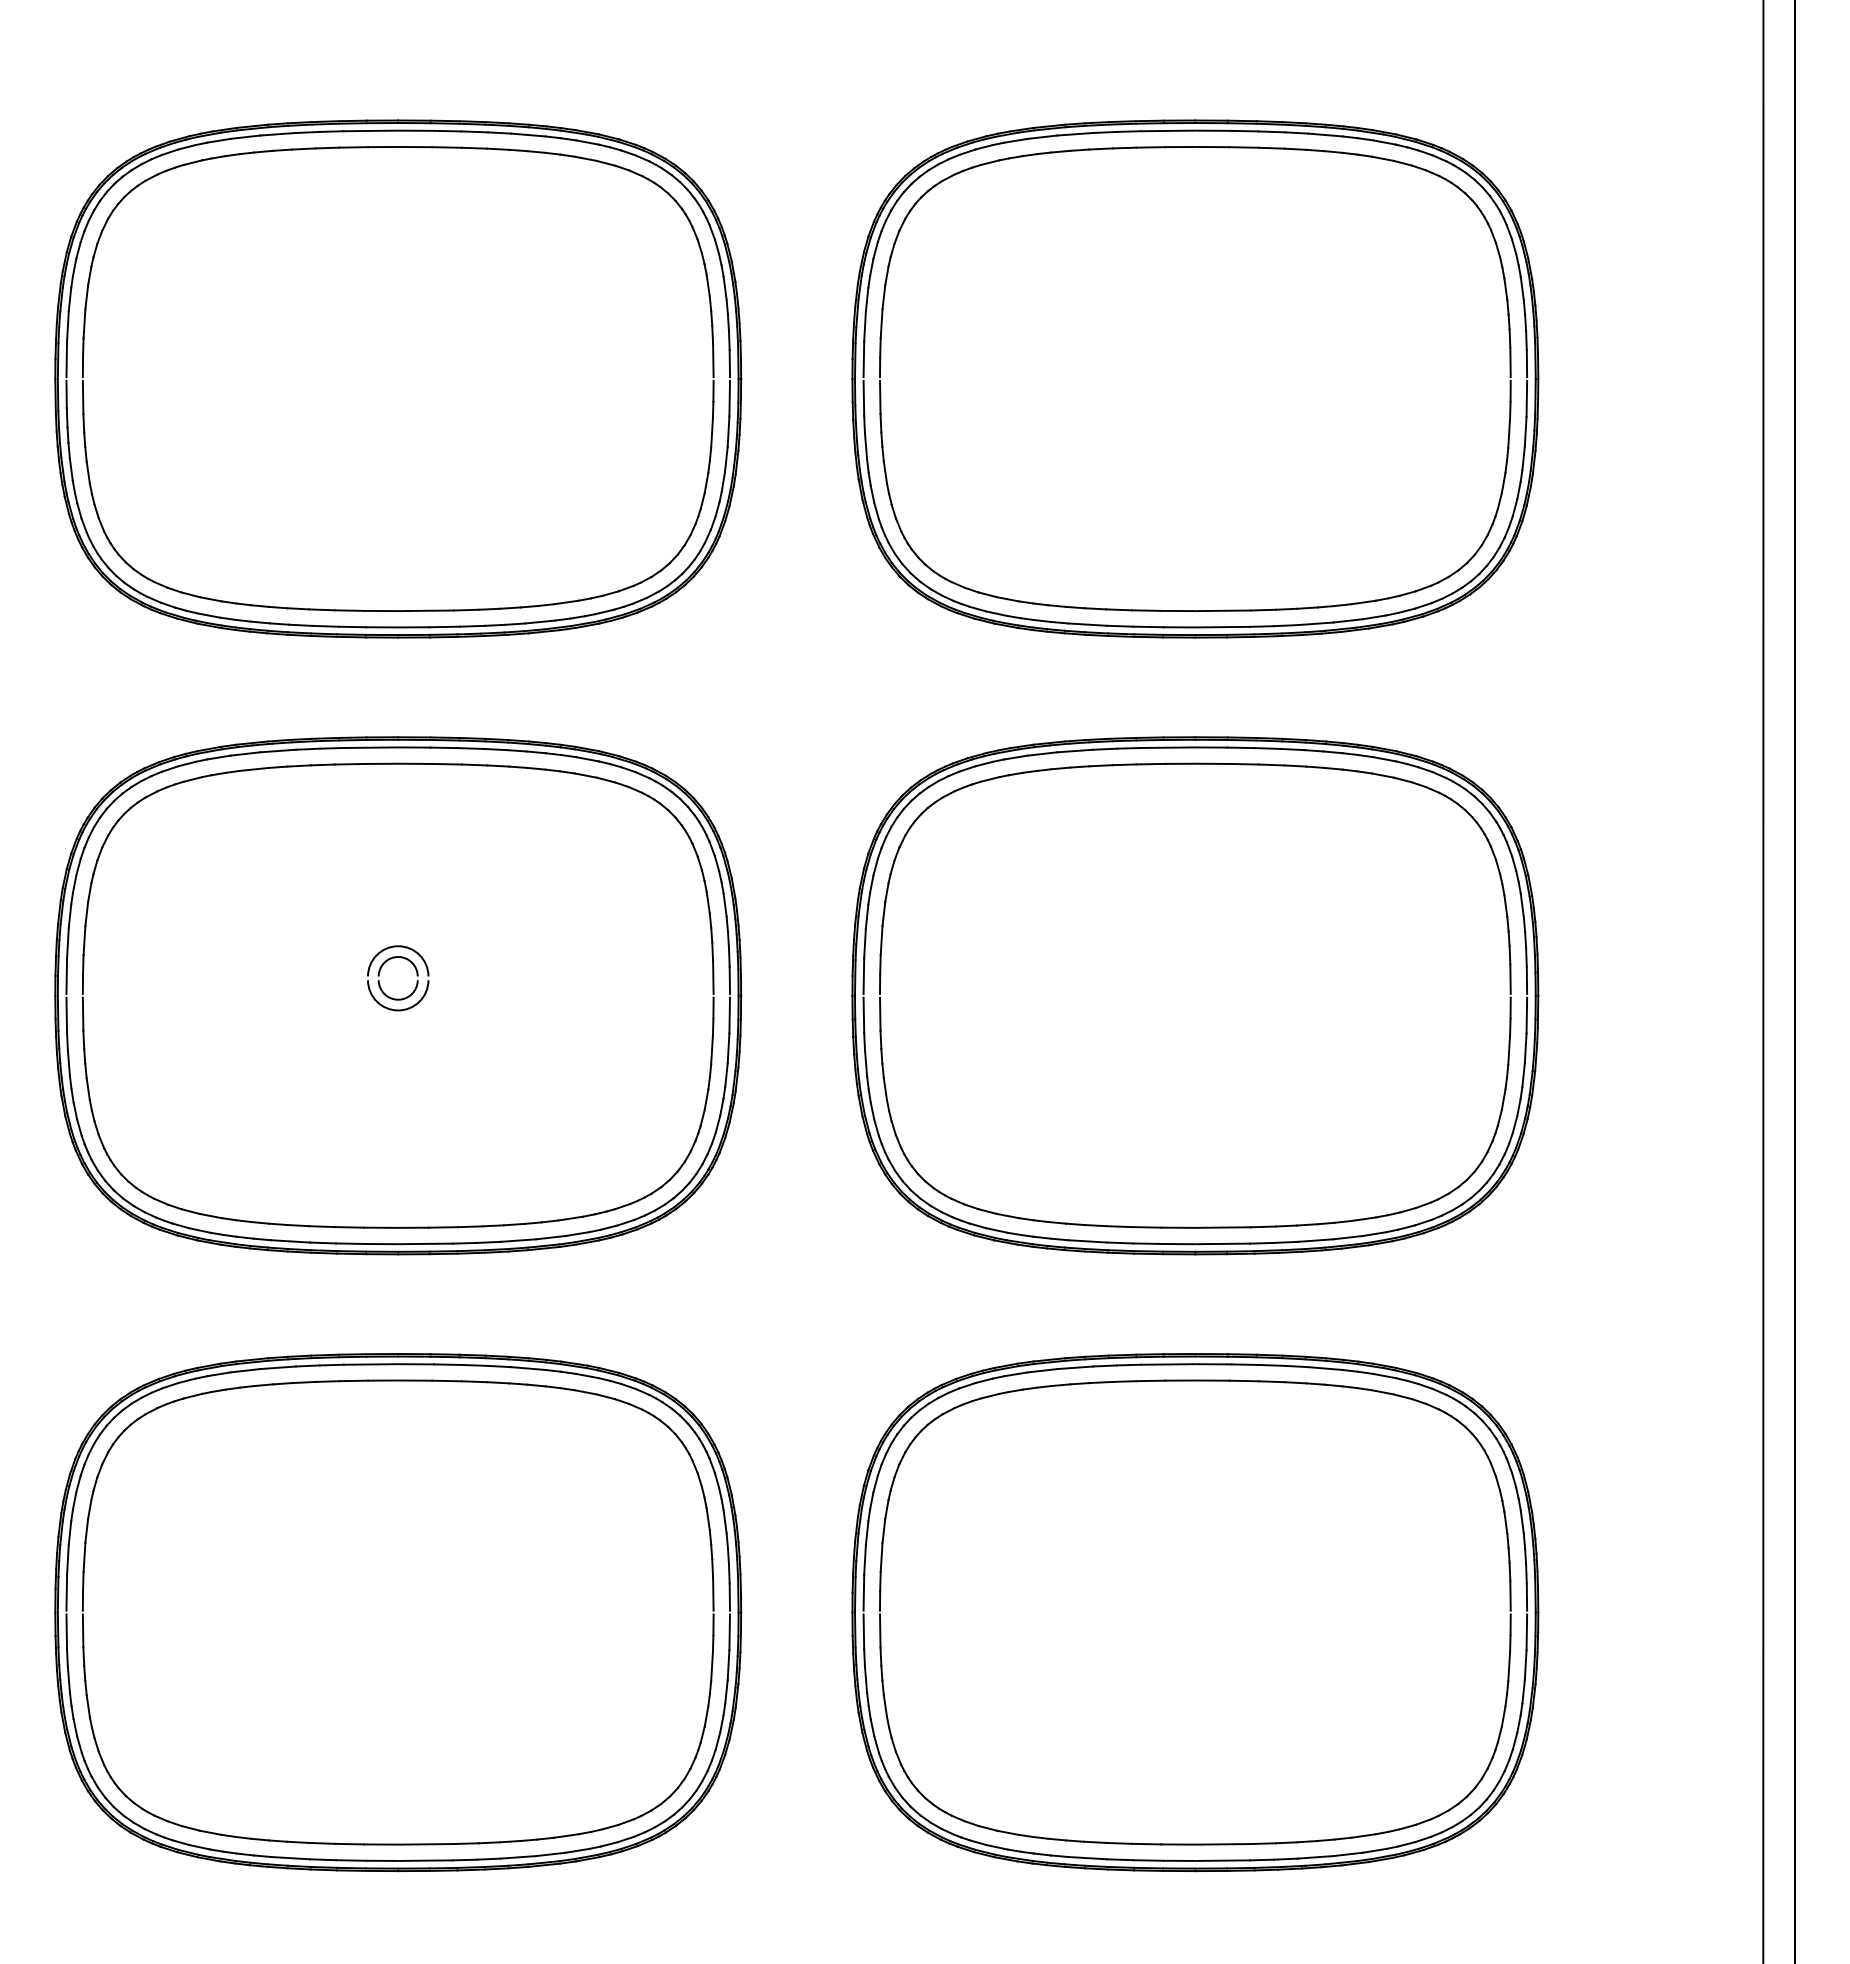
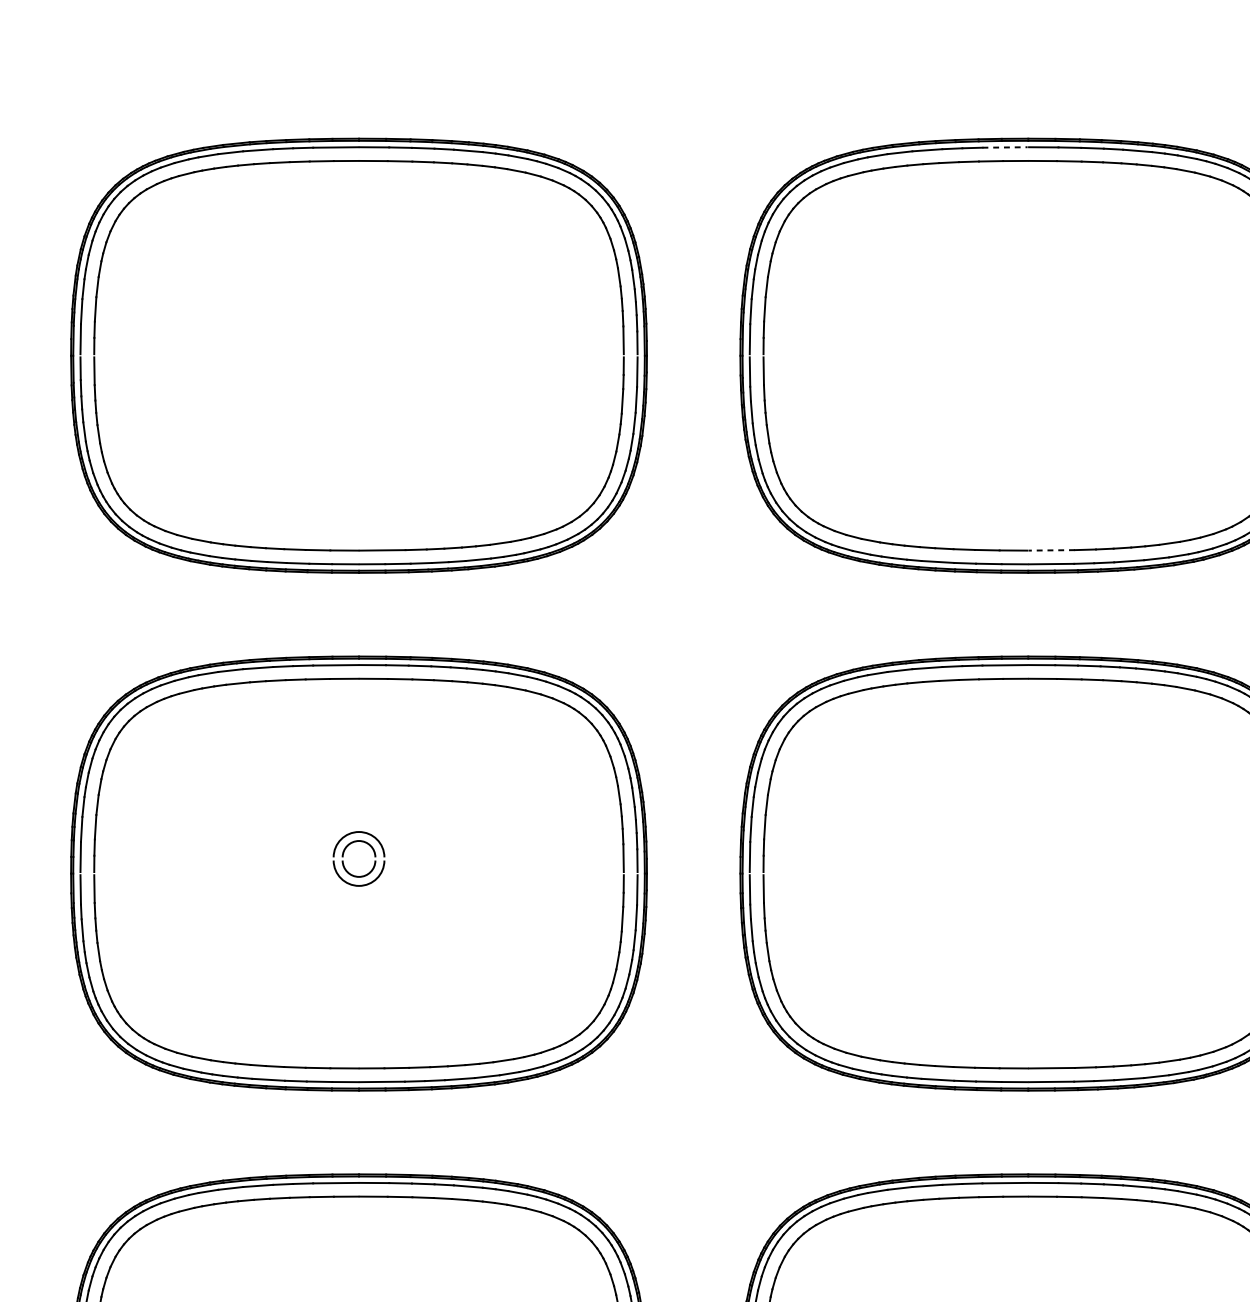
line: (1167, 130) -> (1004, 147), solid -> dashed
line: (1223, 610) -> (1051, 550), solid -> dashed

